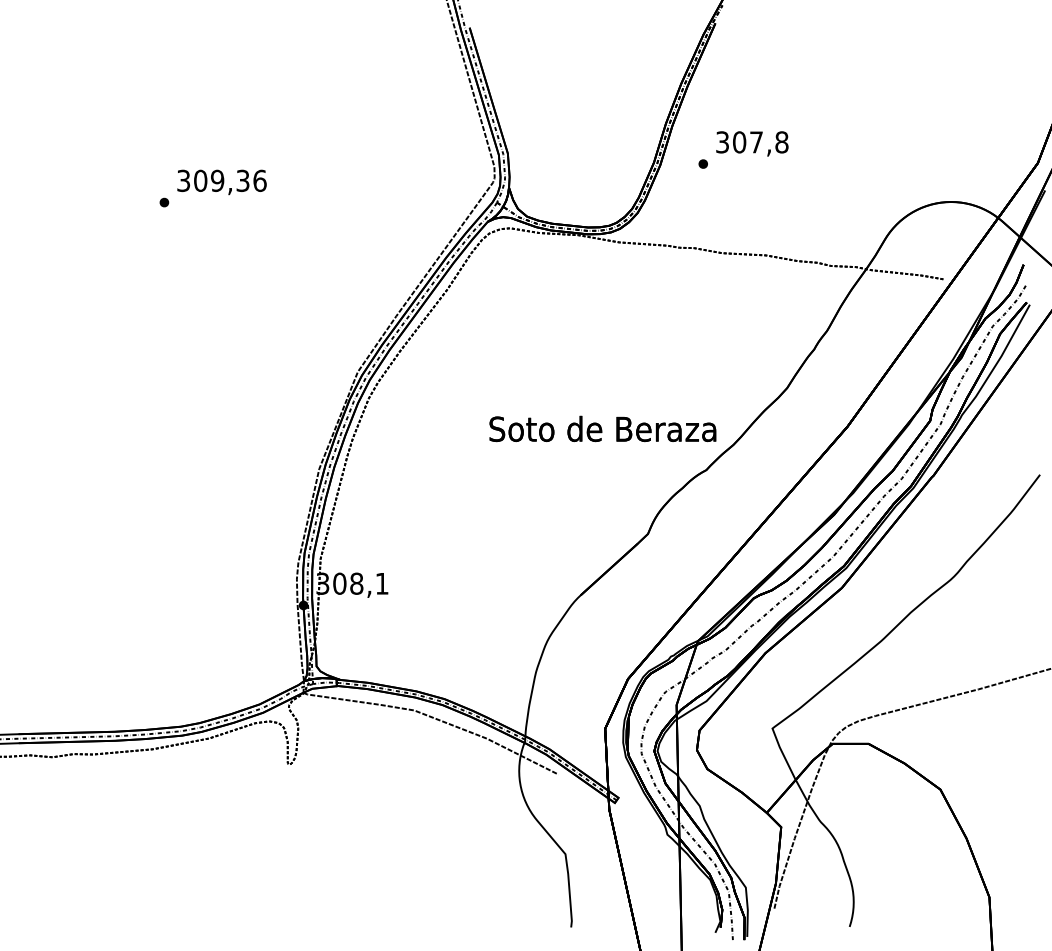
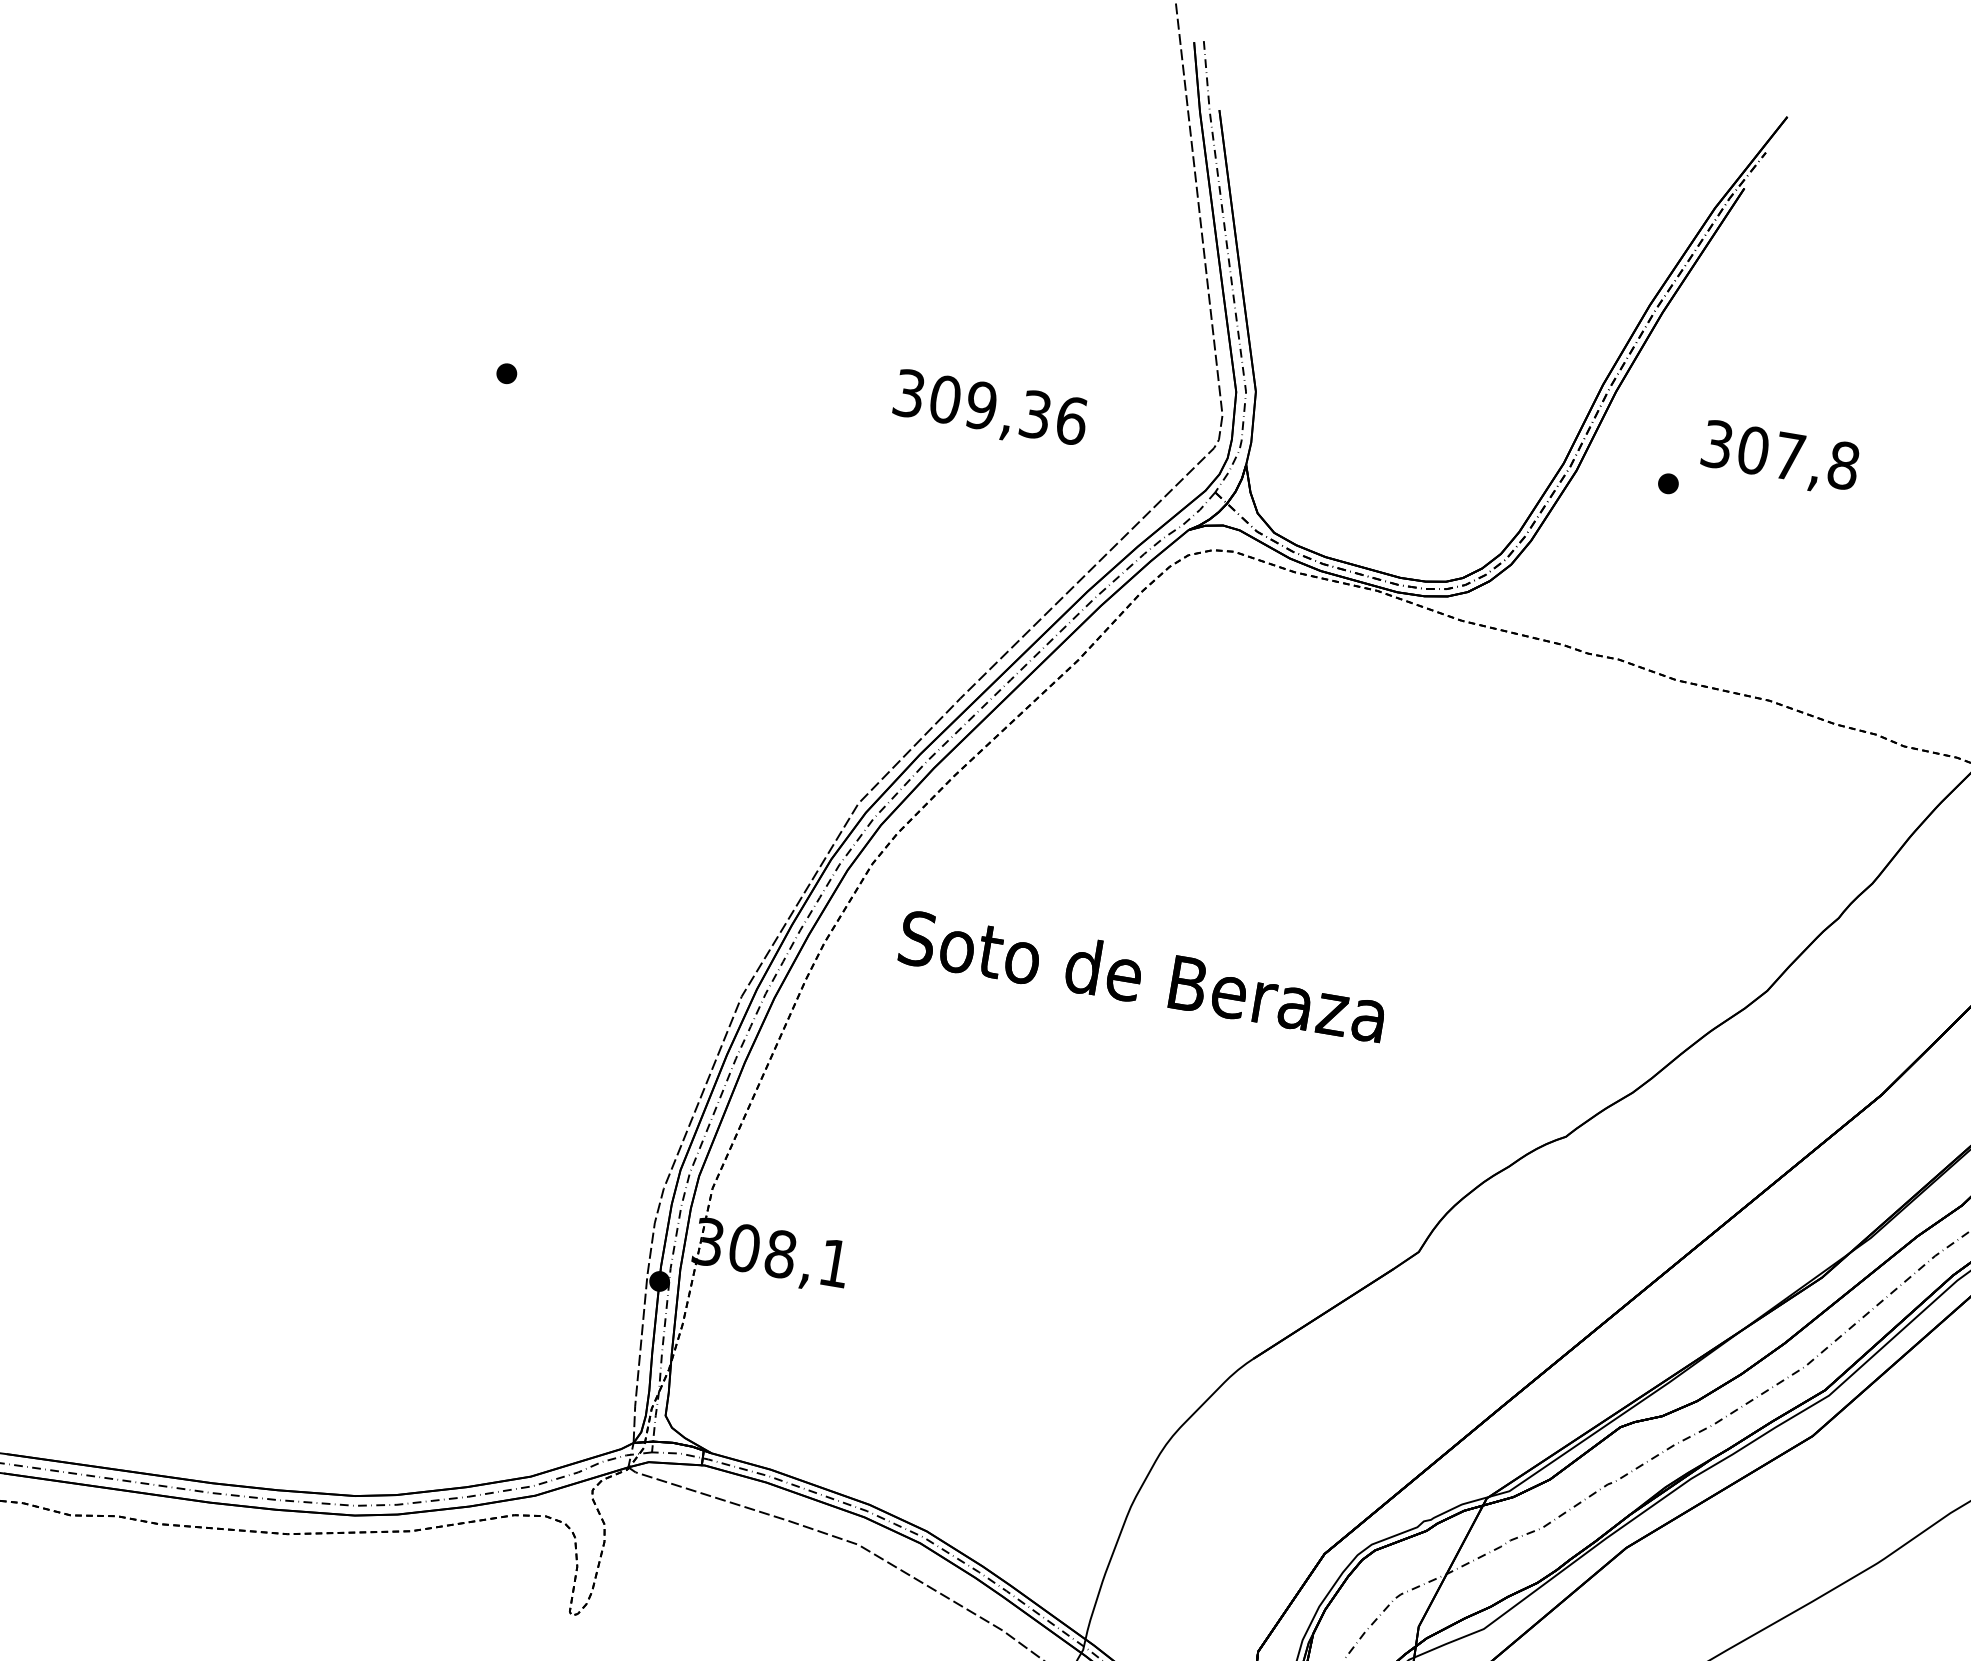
text: (221, 182) -> (989, 410), moved
text: (602, 428) -> (1142, 974), moved

